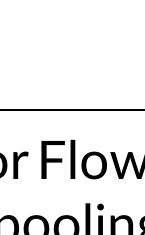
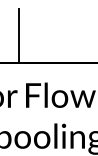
line: (29, 66) -> (18, 35), added

